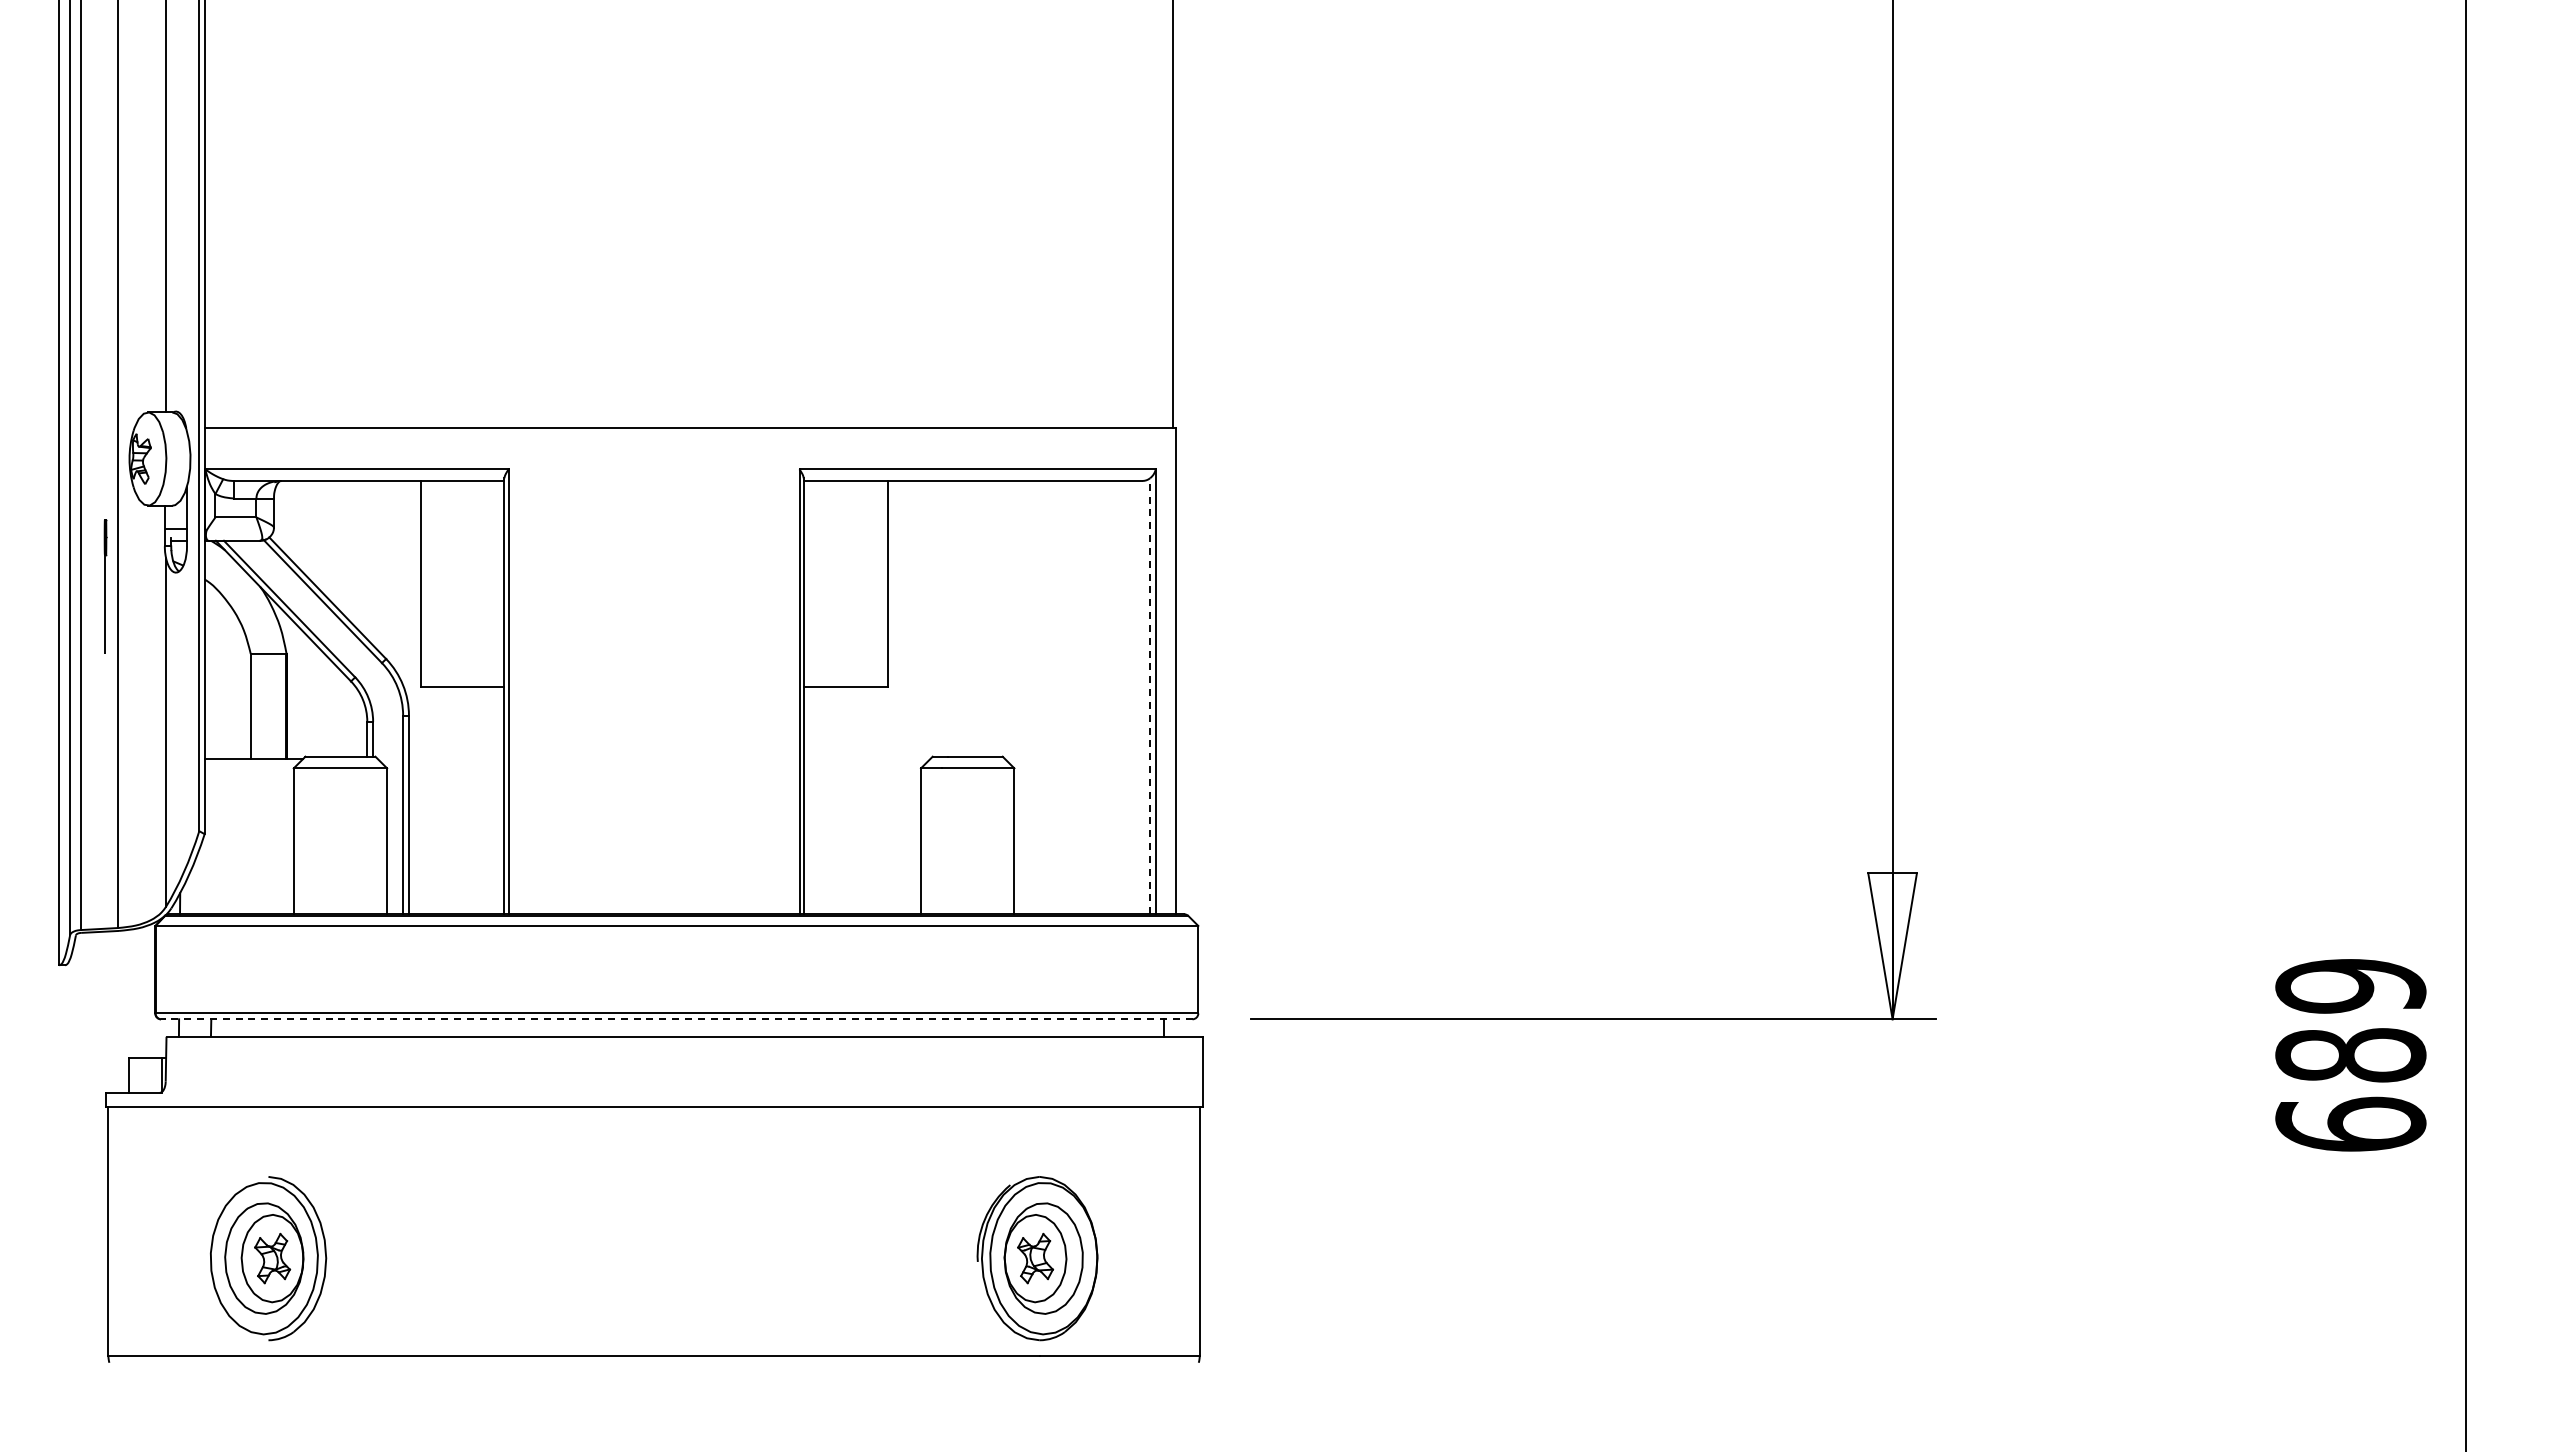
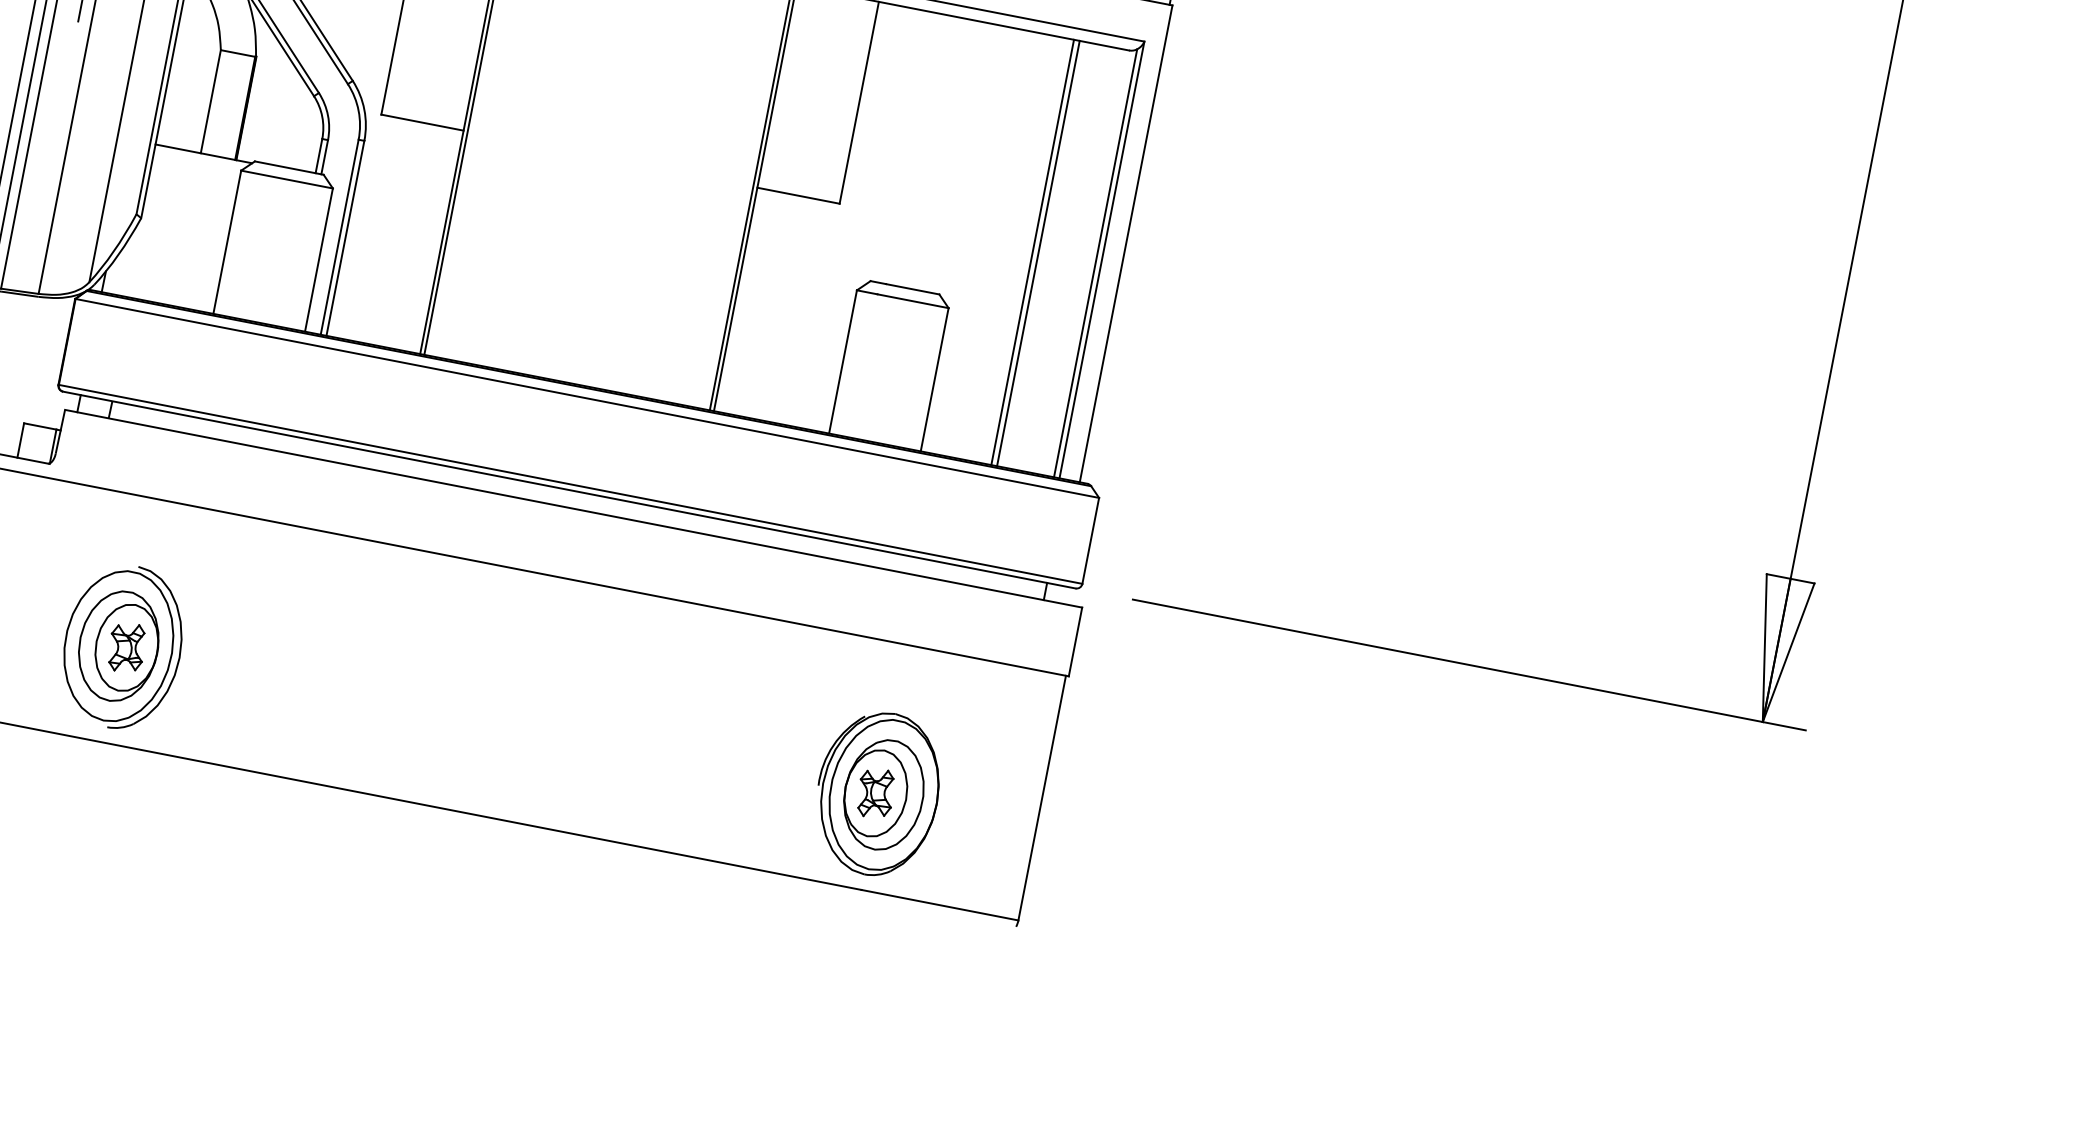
line: (1150, 696) -> (1095, 263), dashed -> solid
line: (1086, 697) -> (1032, 252), added
line: (1092, 697) -> (1038, 253), added
line: (676, 1019) -> (569, 490), dashed -> solid

